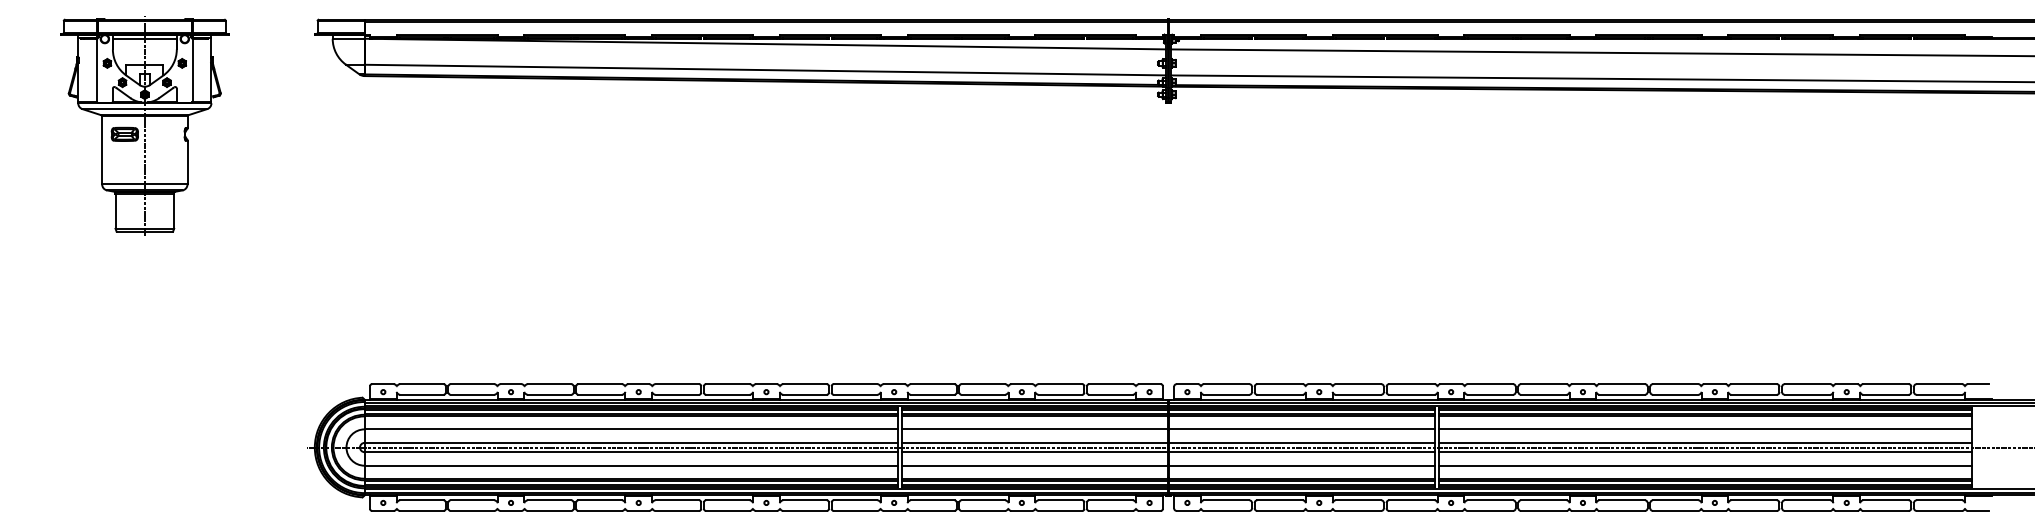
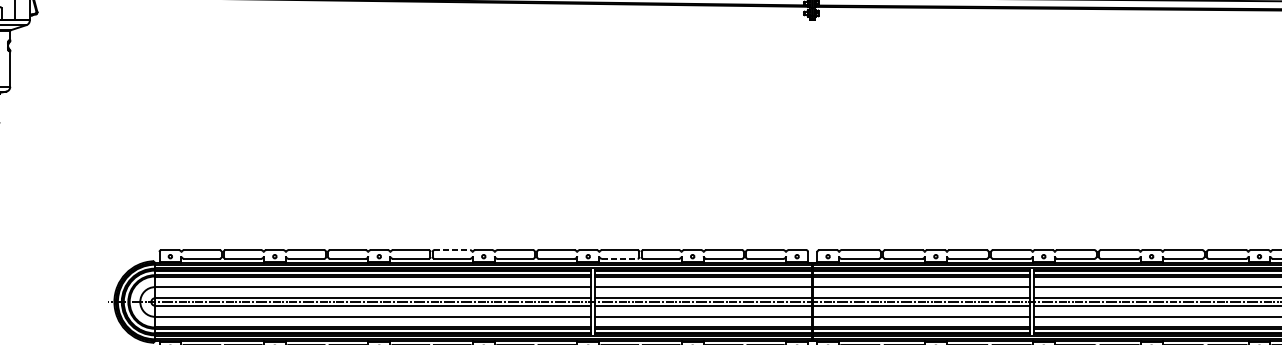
line: (727, 384) -> (451, 250), solid -> dashed
line: (932, 394) -> (619, 258), solid -> dashed

